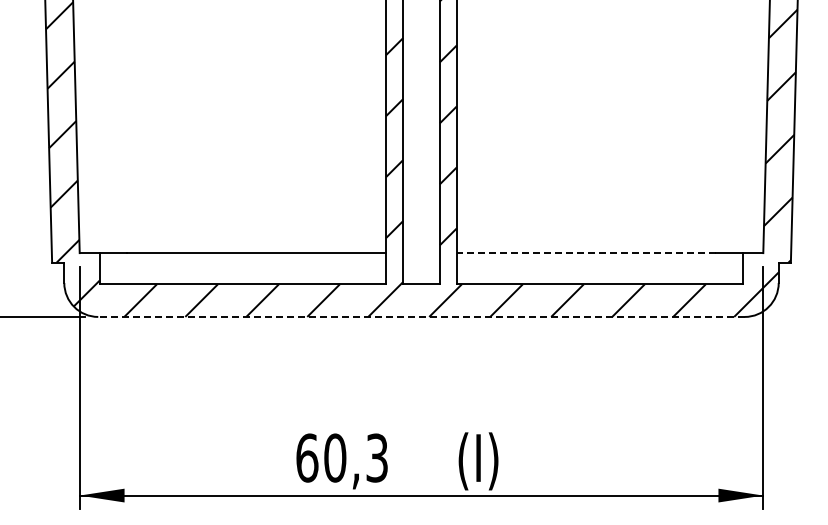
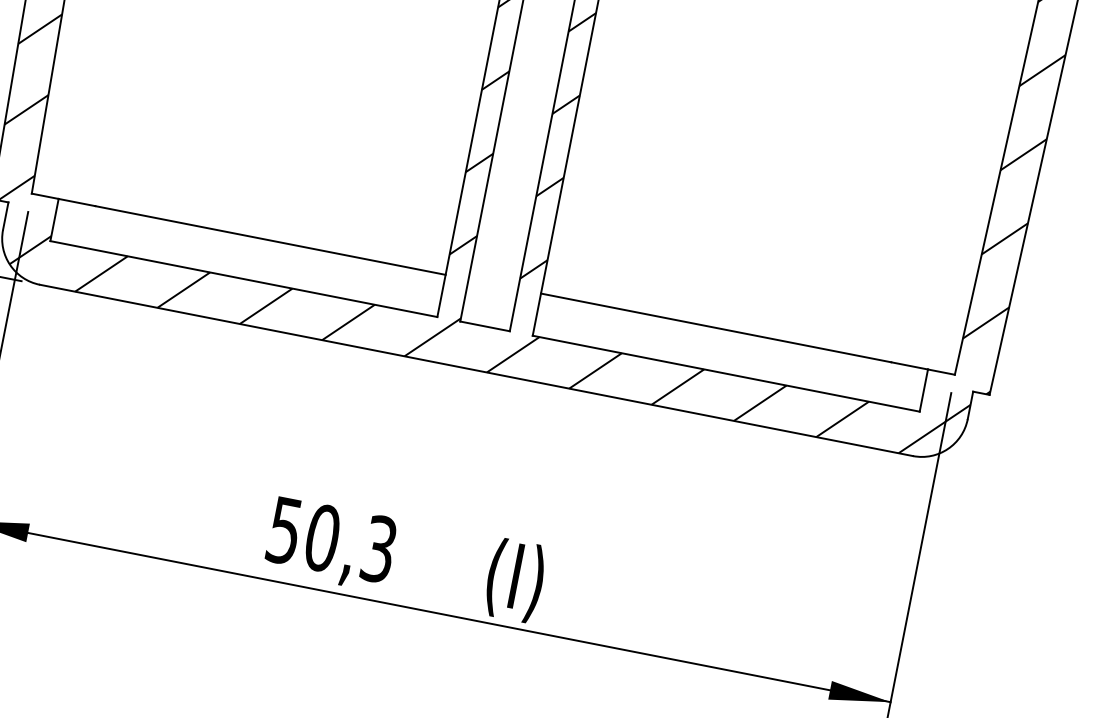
line: (586, 253) -> (716, 328), dashed -> solid
line: (421, 316) -> (476, 369), dashed -> solid
text: (307, 457) -> (285, 529), 60,3 -> 50,3

